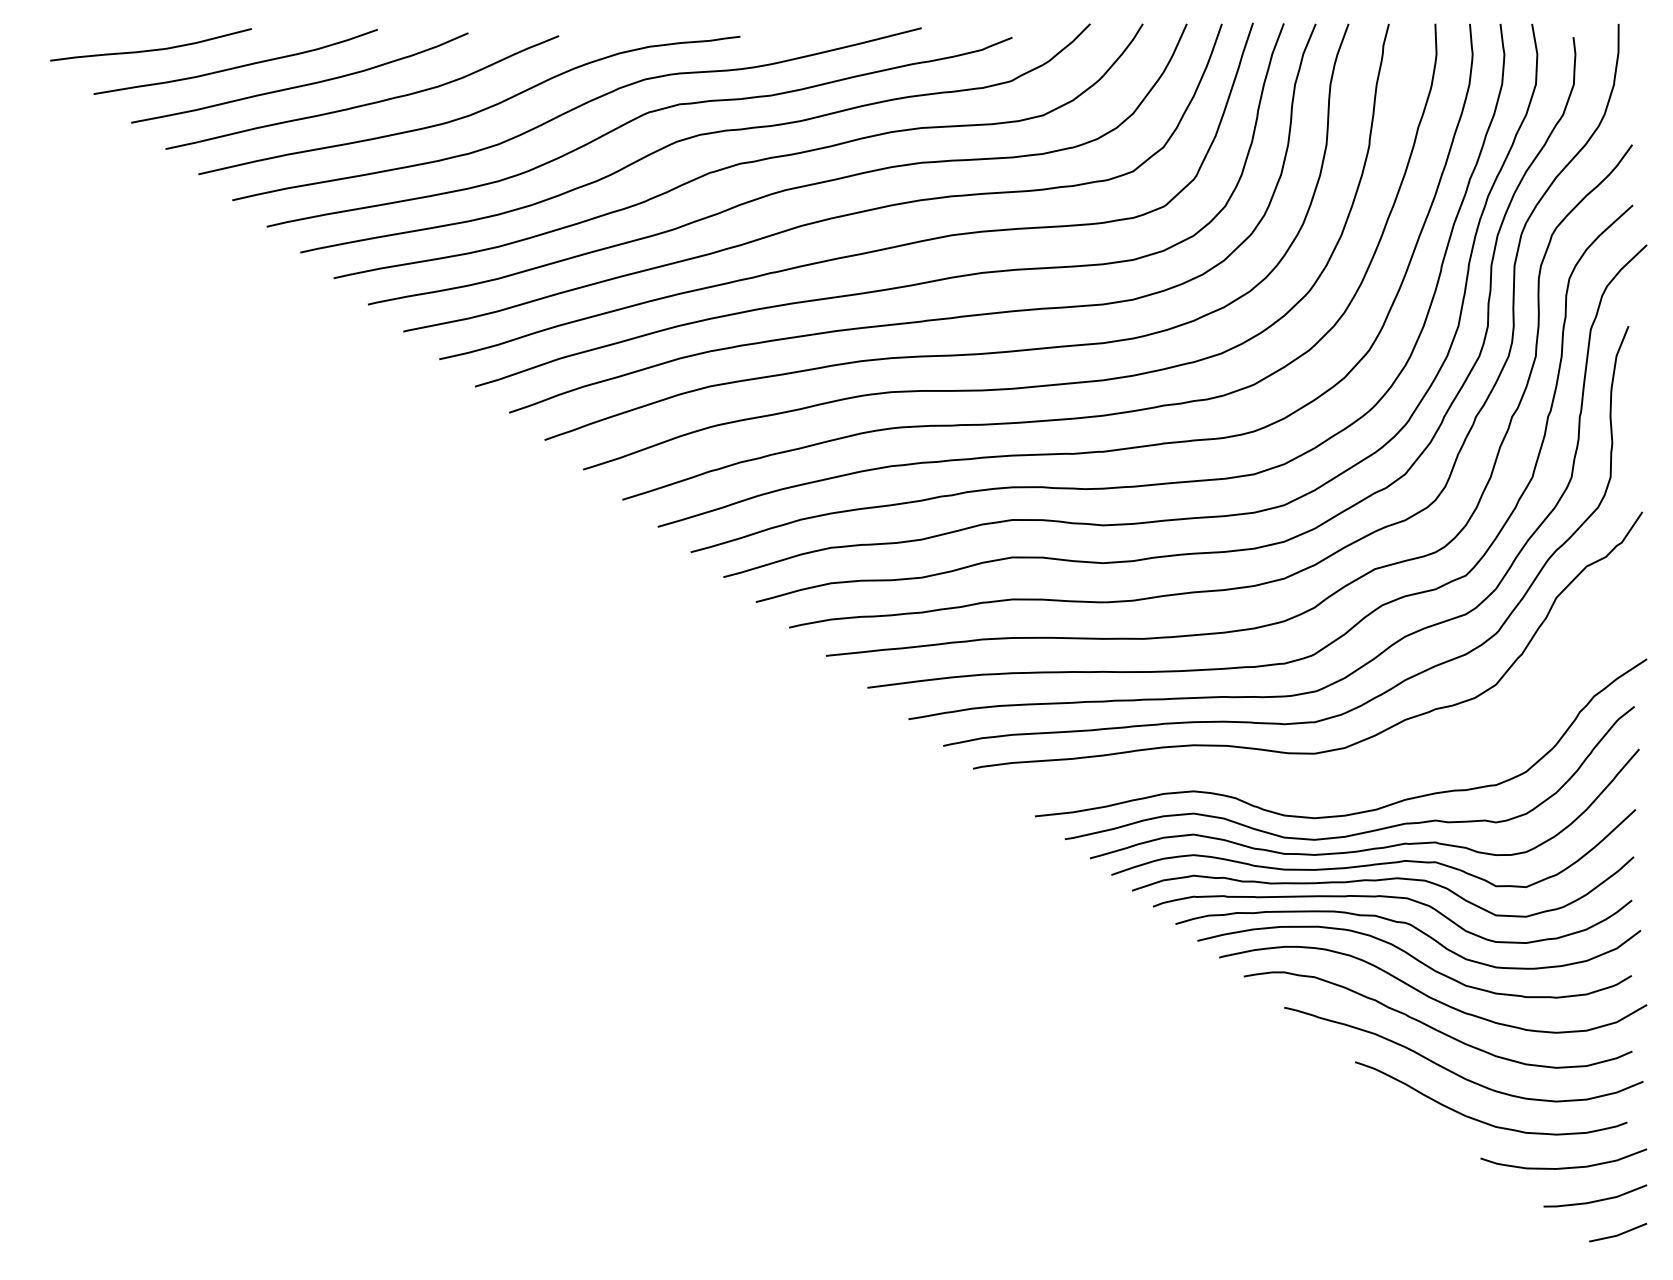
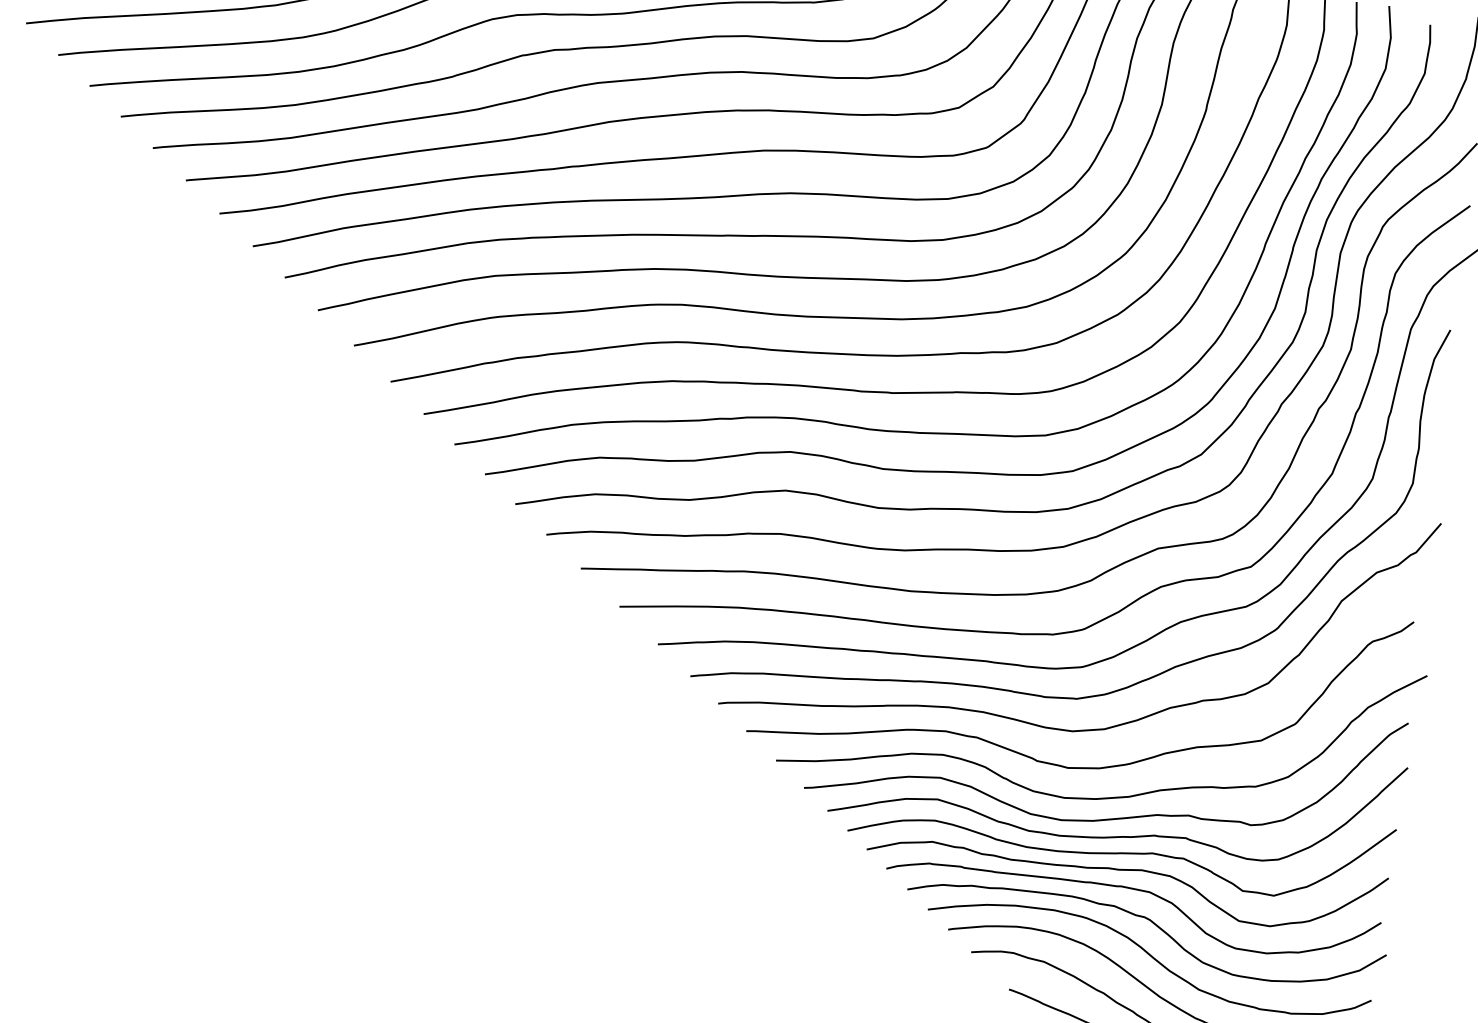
curve: (1303, 786) -> (1056, 763), added

